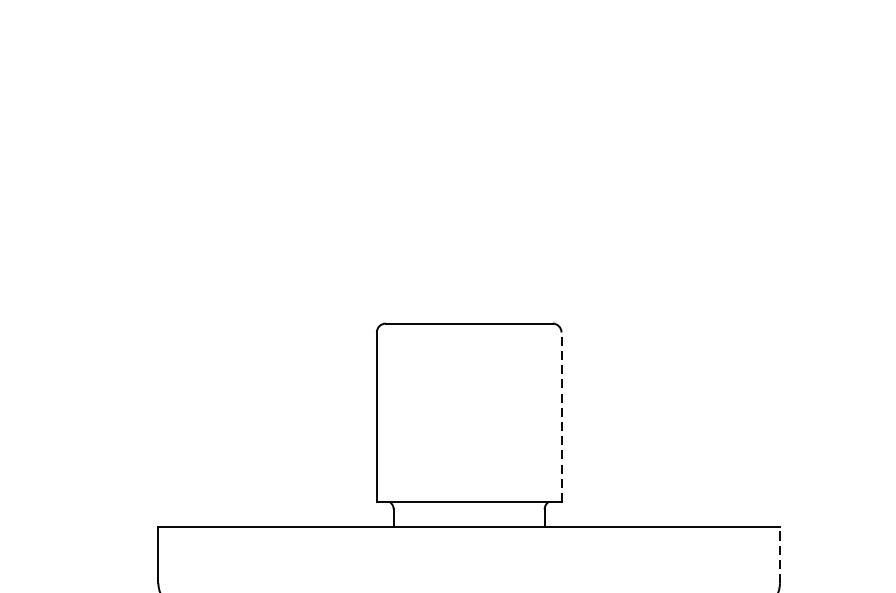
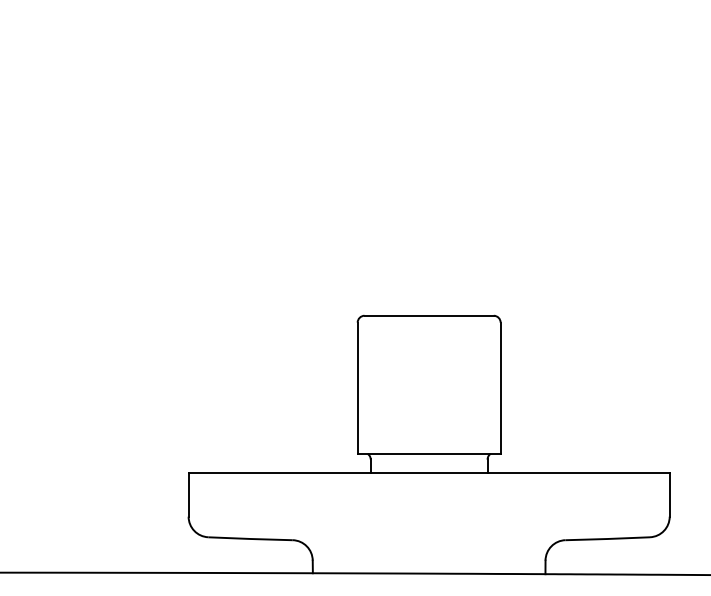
line: (561, 417) -> (500, 388), dashed -> solid
line: (779, 554) -> (669, 494), dashed -> solid

